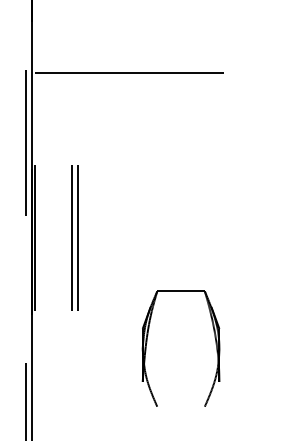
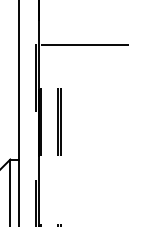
part: (148, 345) -> (93, 171), removed

